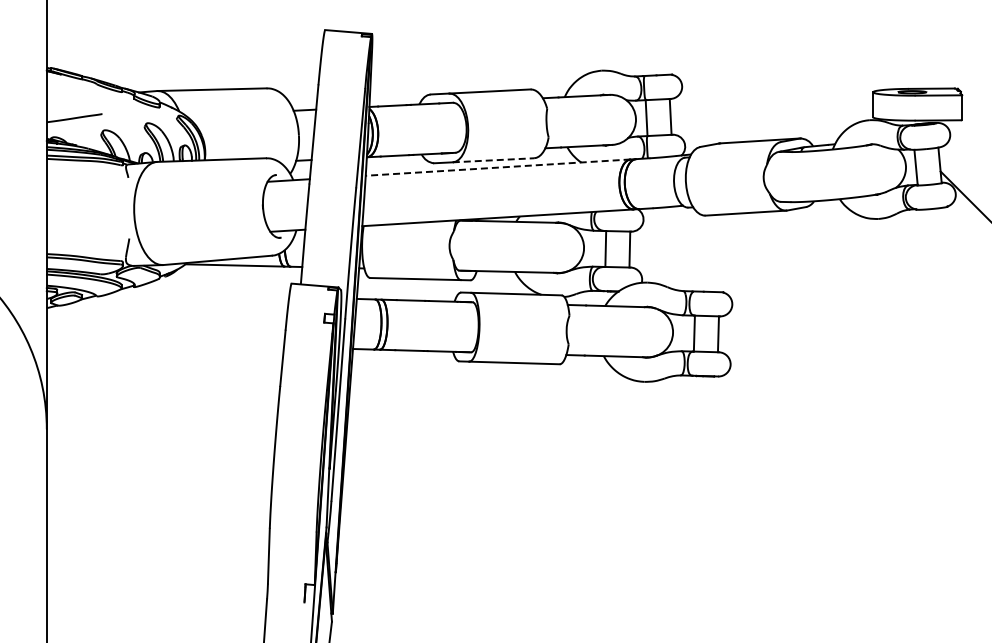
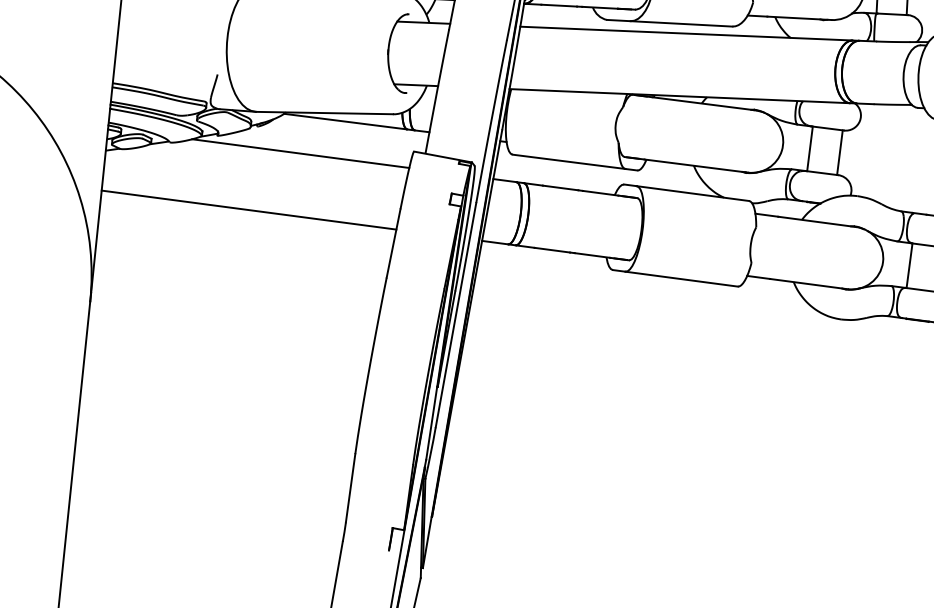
line: (493, 160) -> (681, 24), dashed -> solid
line: (498, 167) -> (686, 33), dashed -> solid
line: (201, 294) -> (300, 153), added
line: (164, 343) -> (247, 209), added

